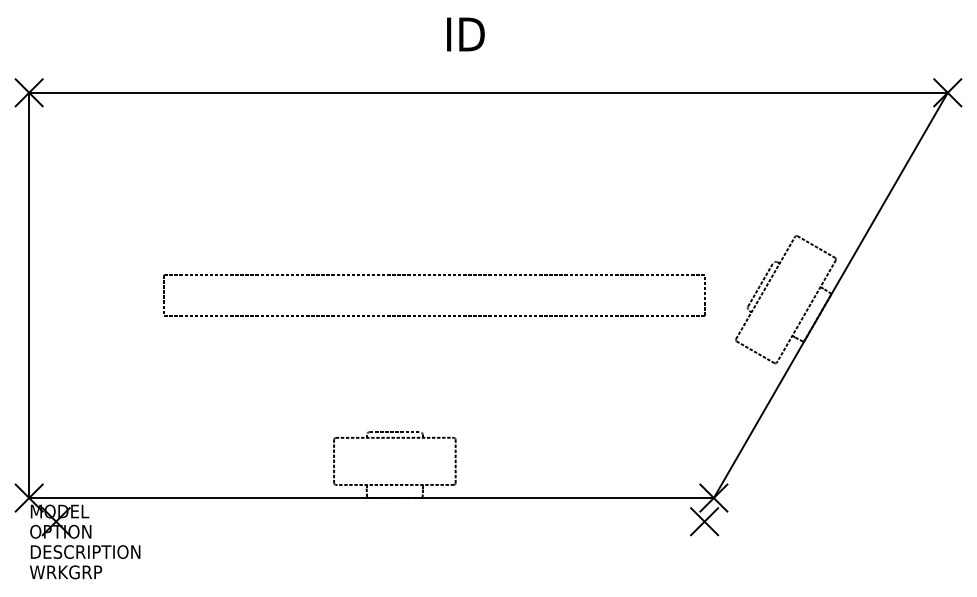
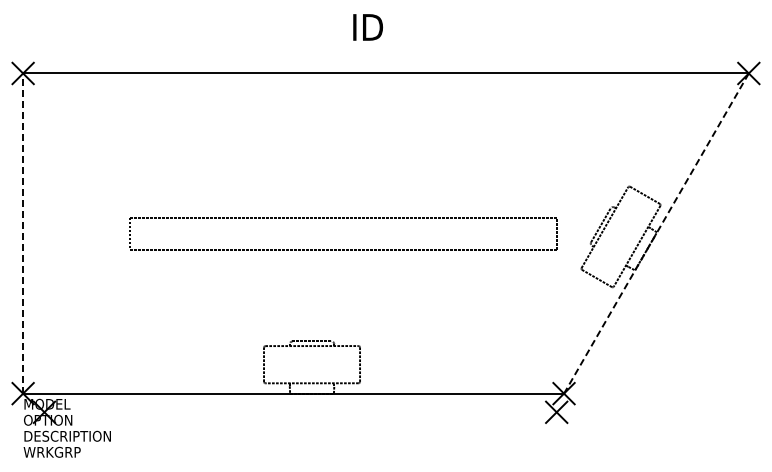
line: (29, 295) -> (23, 233), solid -> dashed
line: (830, 295) -> (656, 233), solid -> dashed

